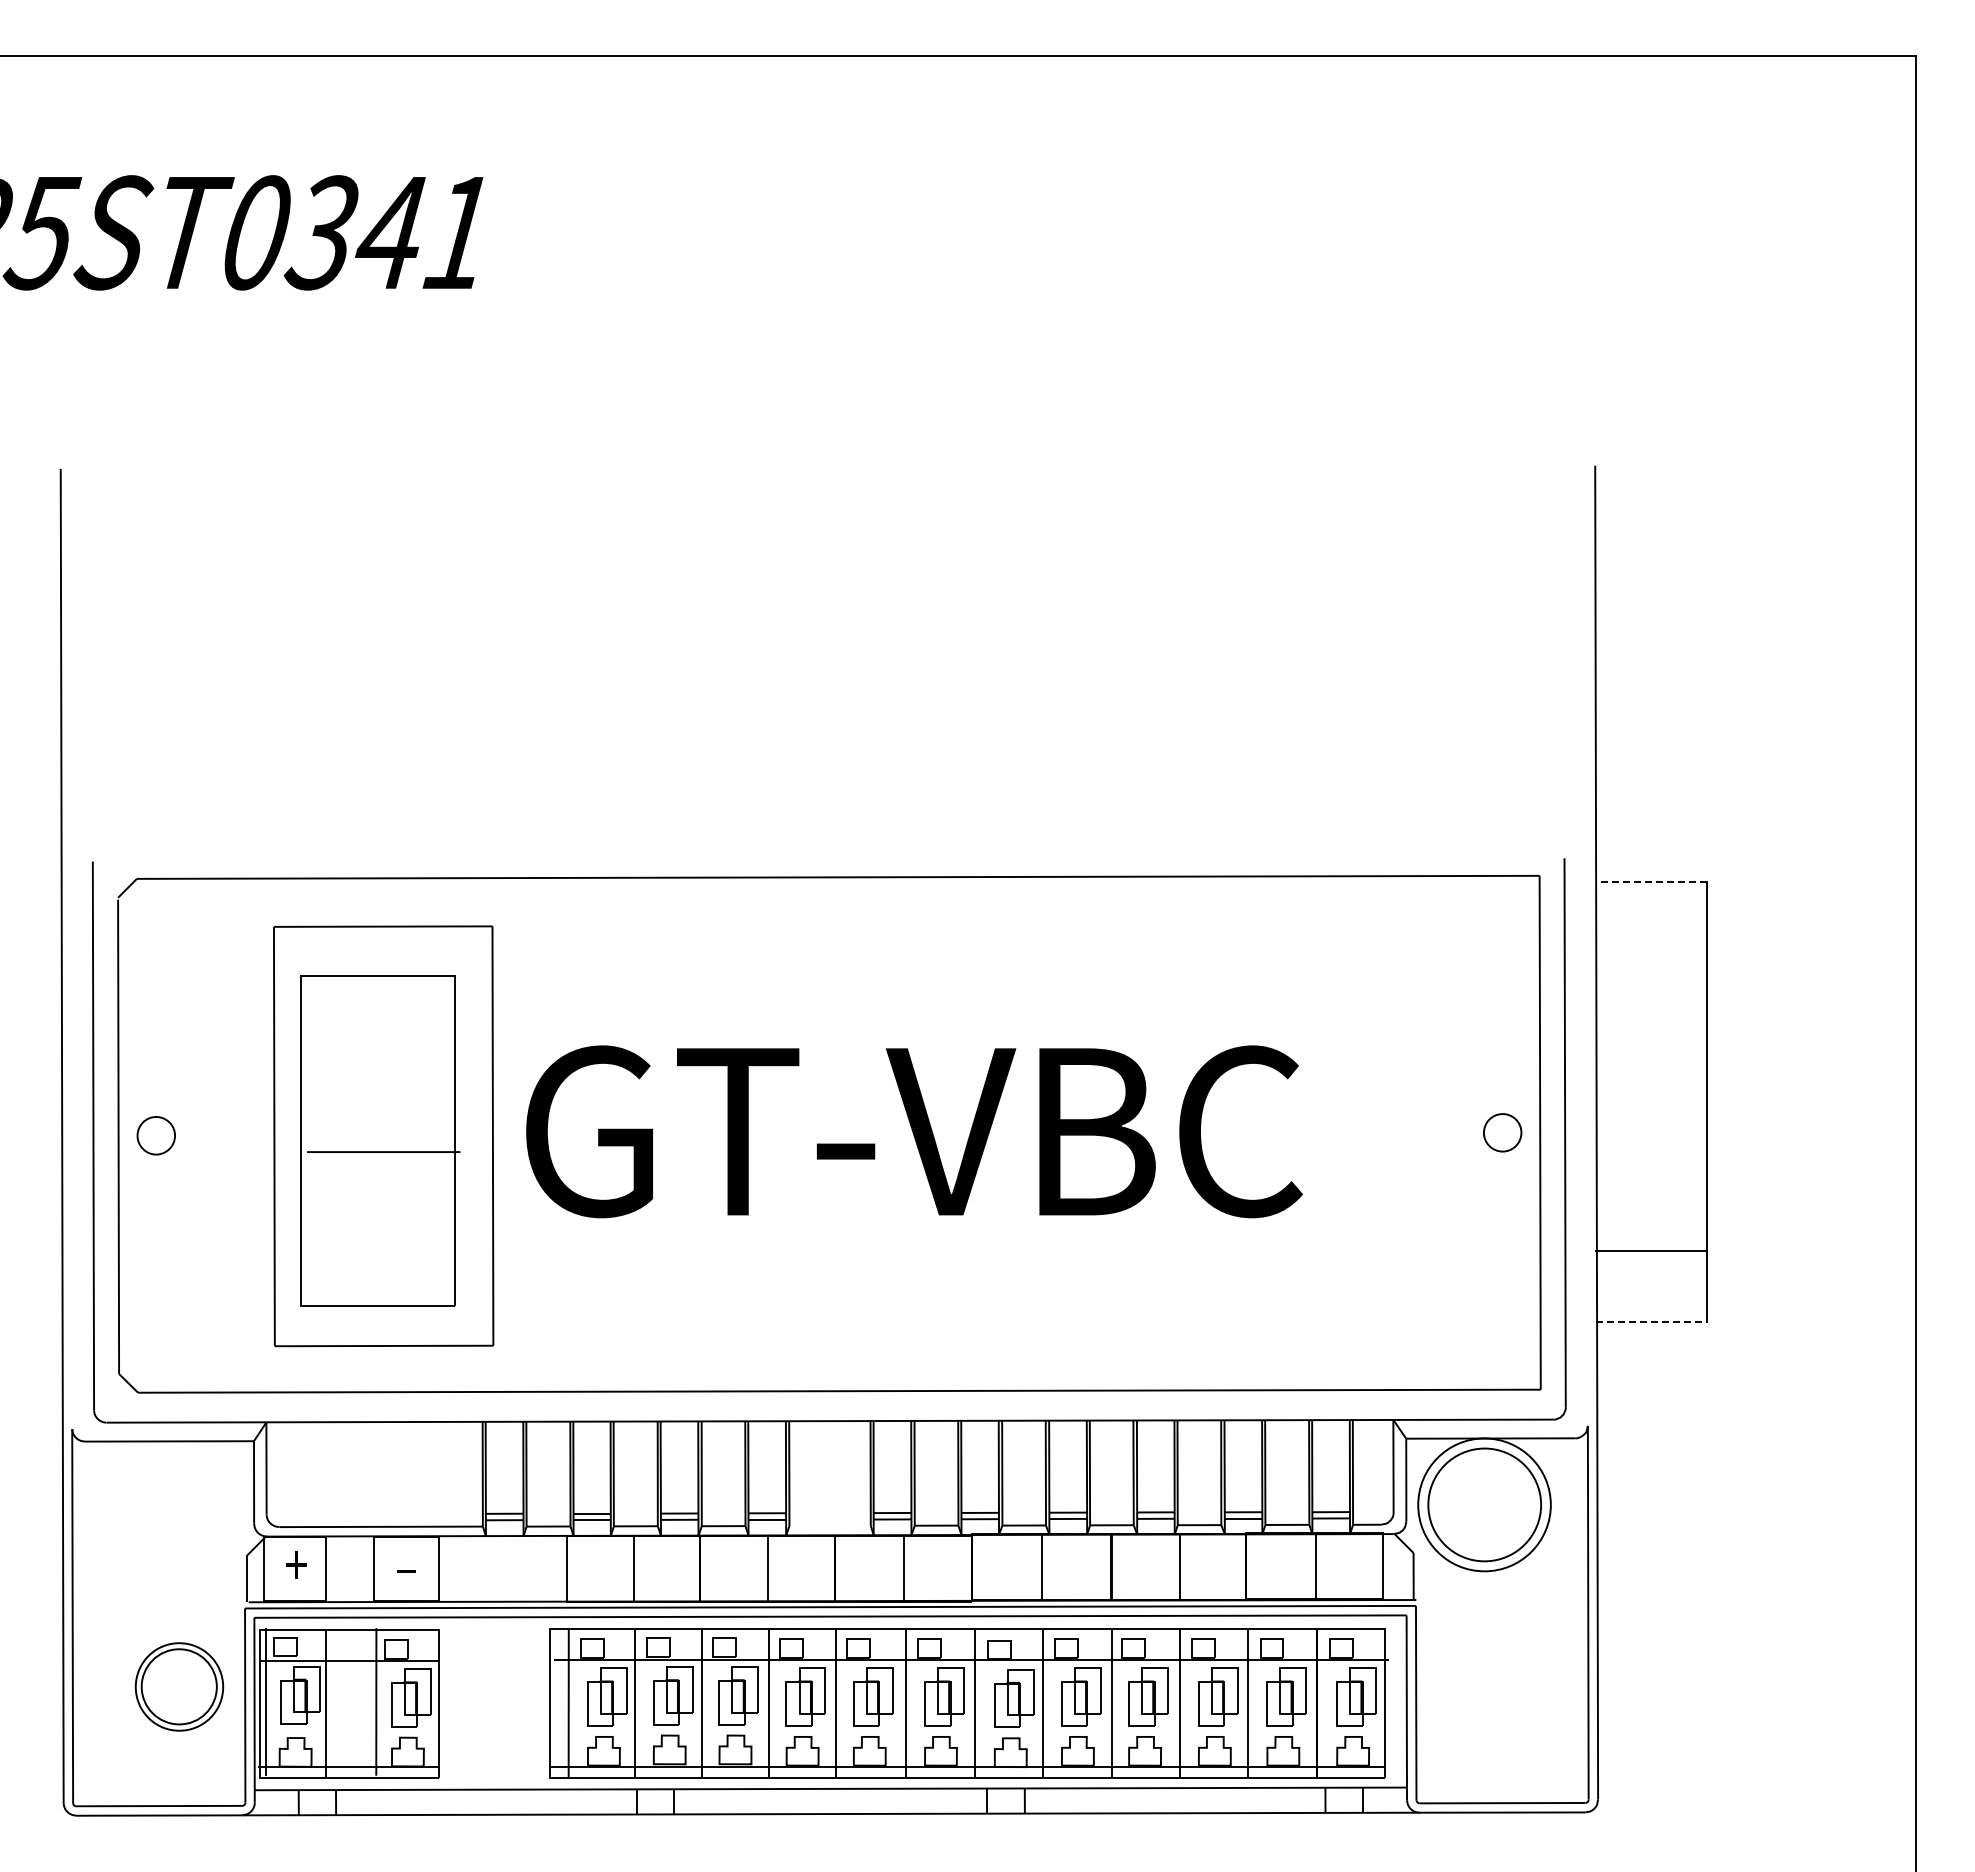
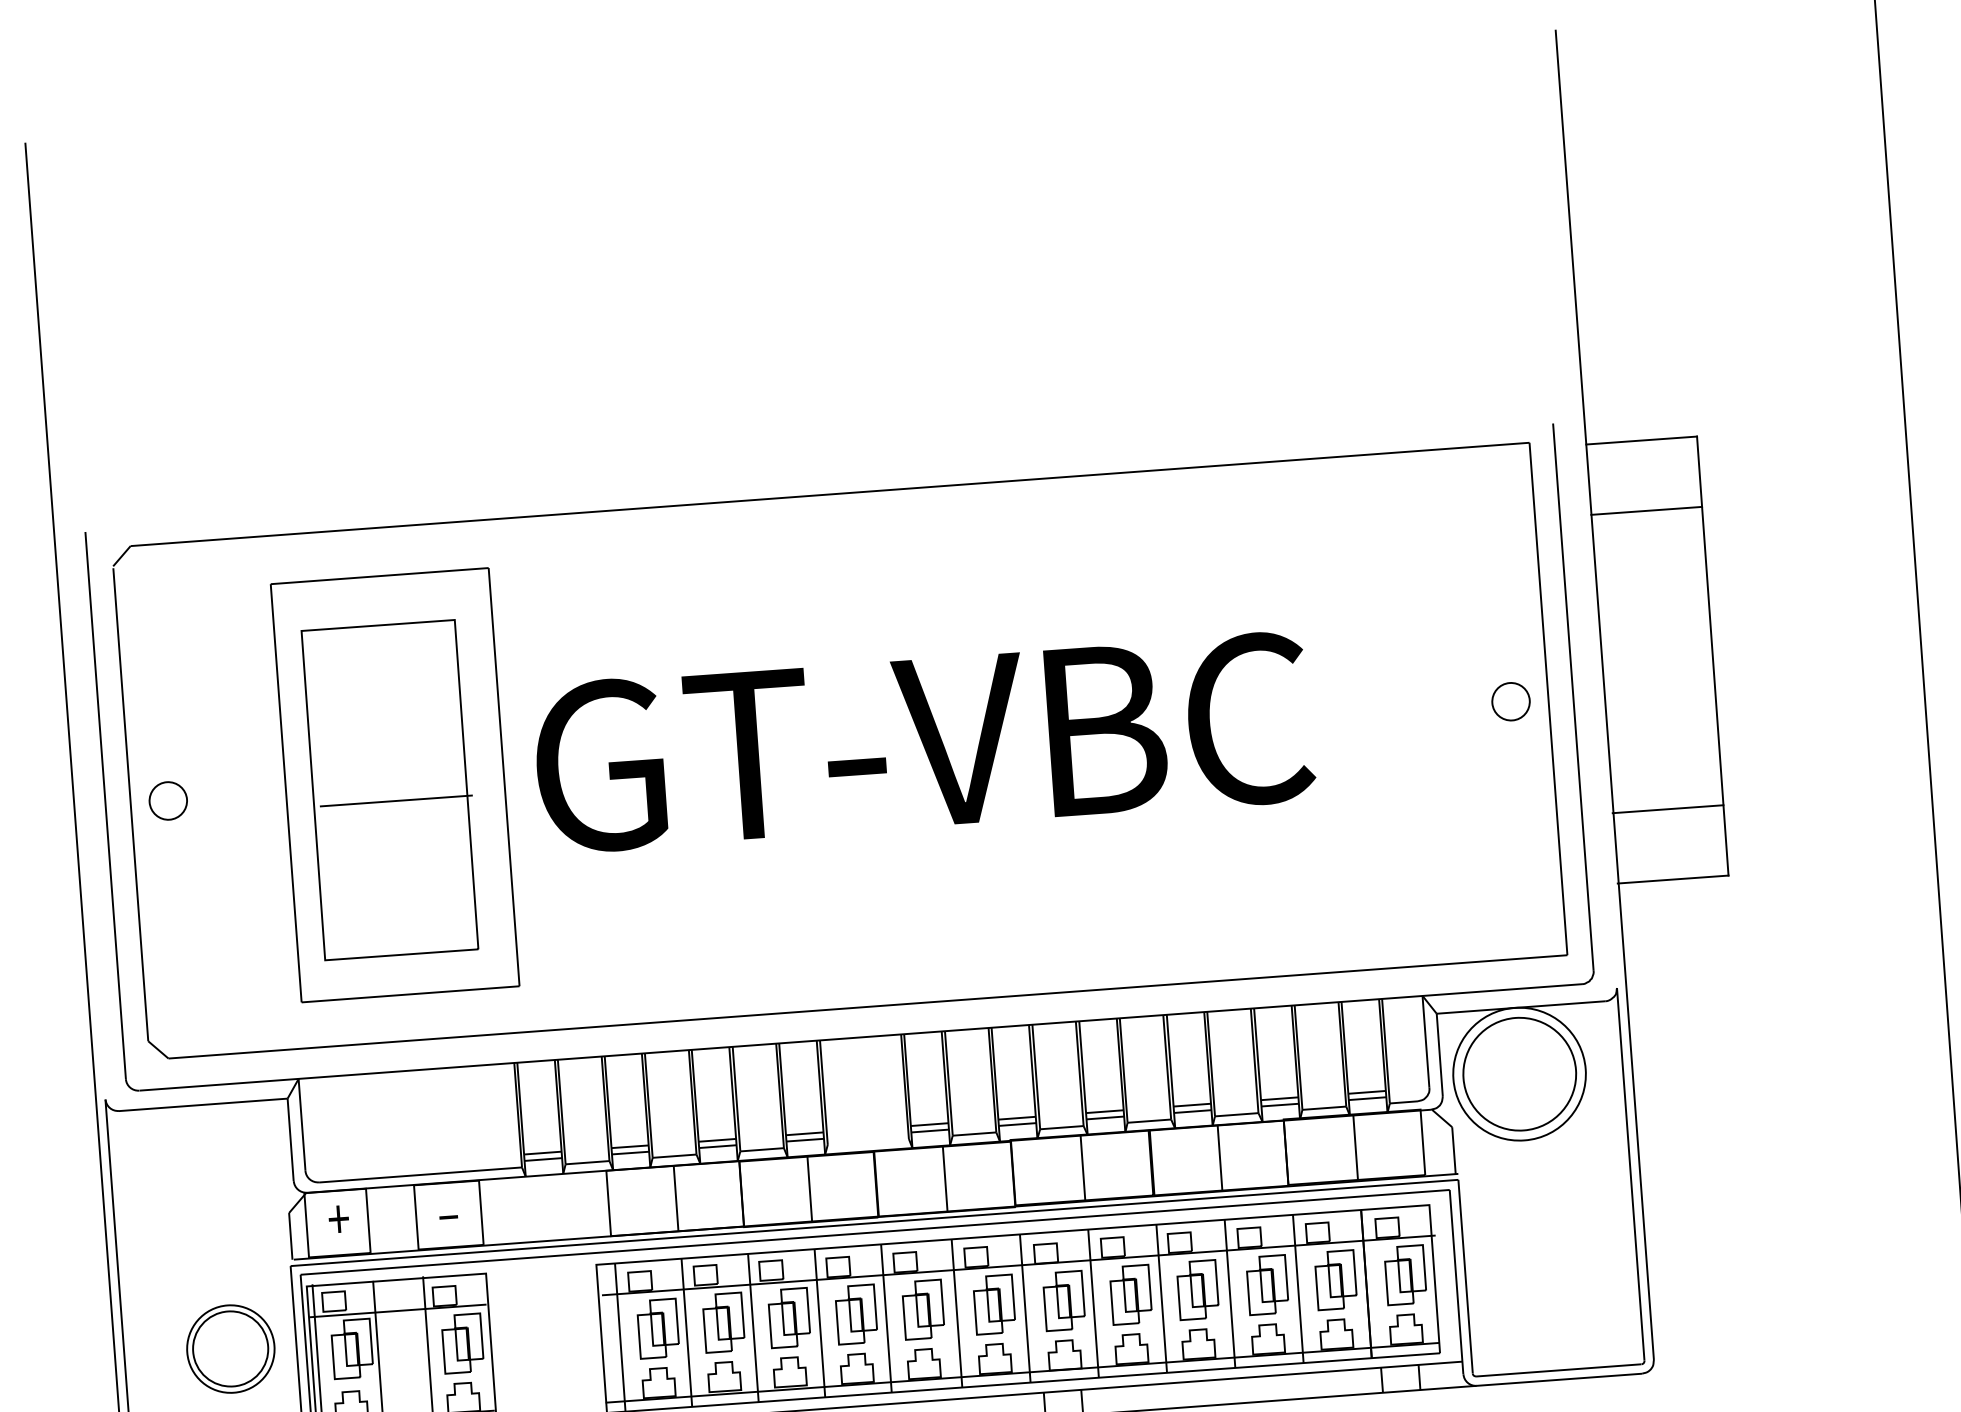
line: (1651, 881) -> (1641, 440), dashed -> solid
line: (1651, 952) -> (1646, 511), added
line: (1651, 1321) -> (1672, 879), dashed -> solid

